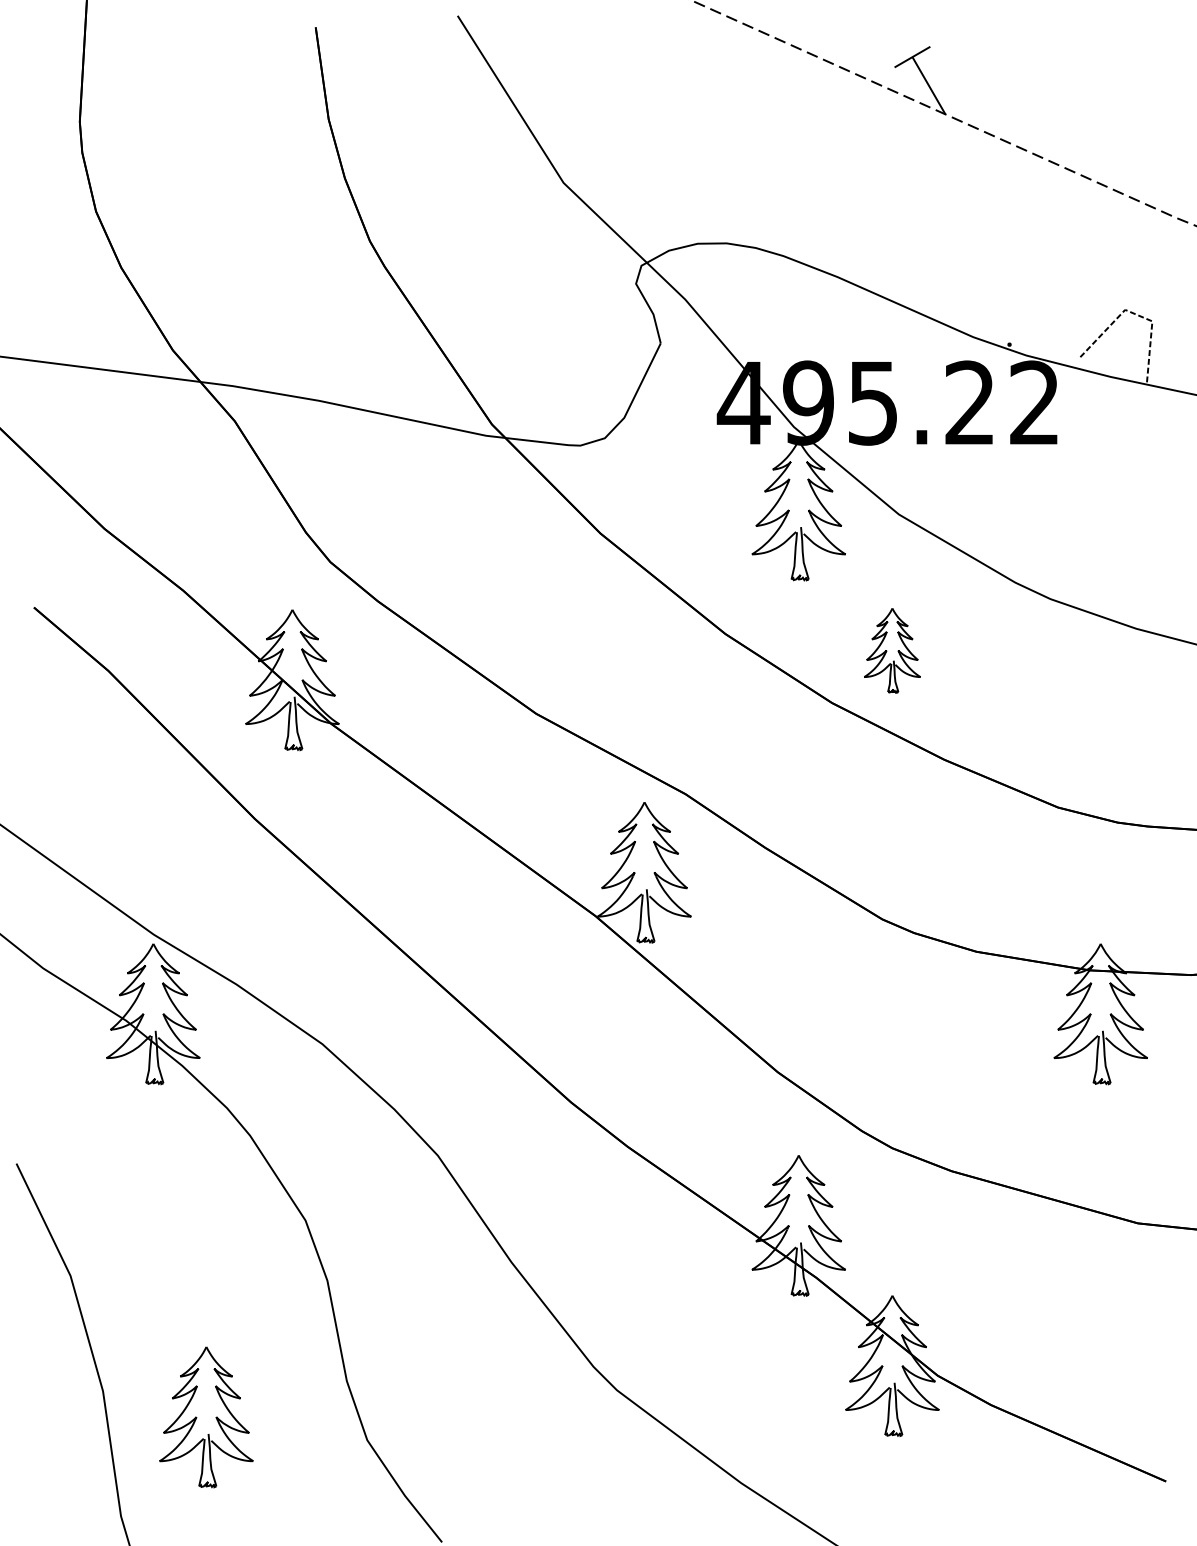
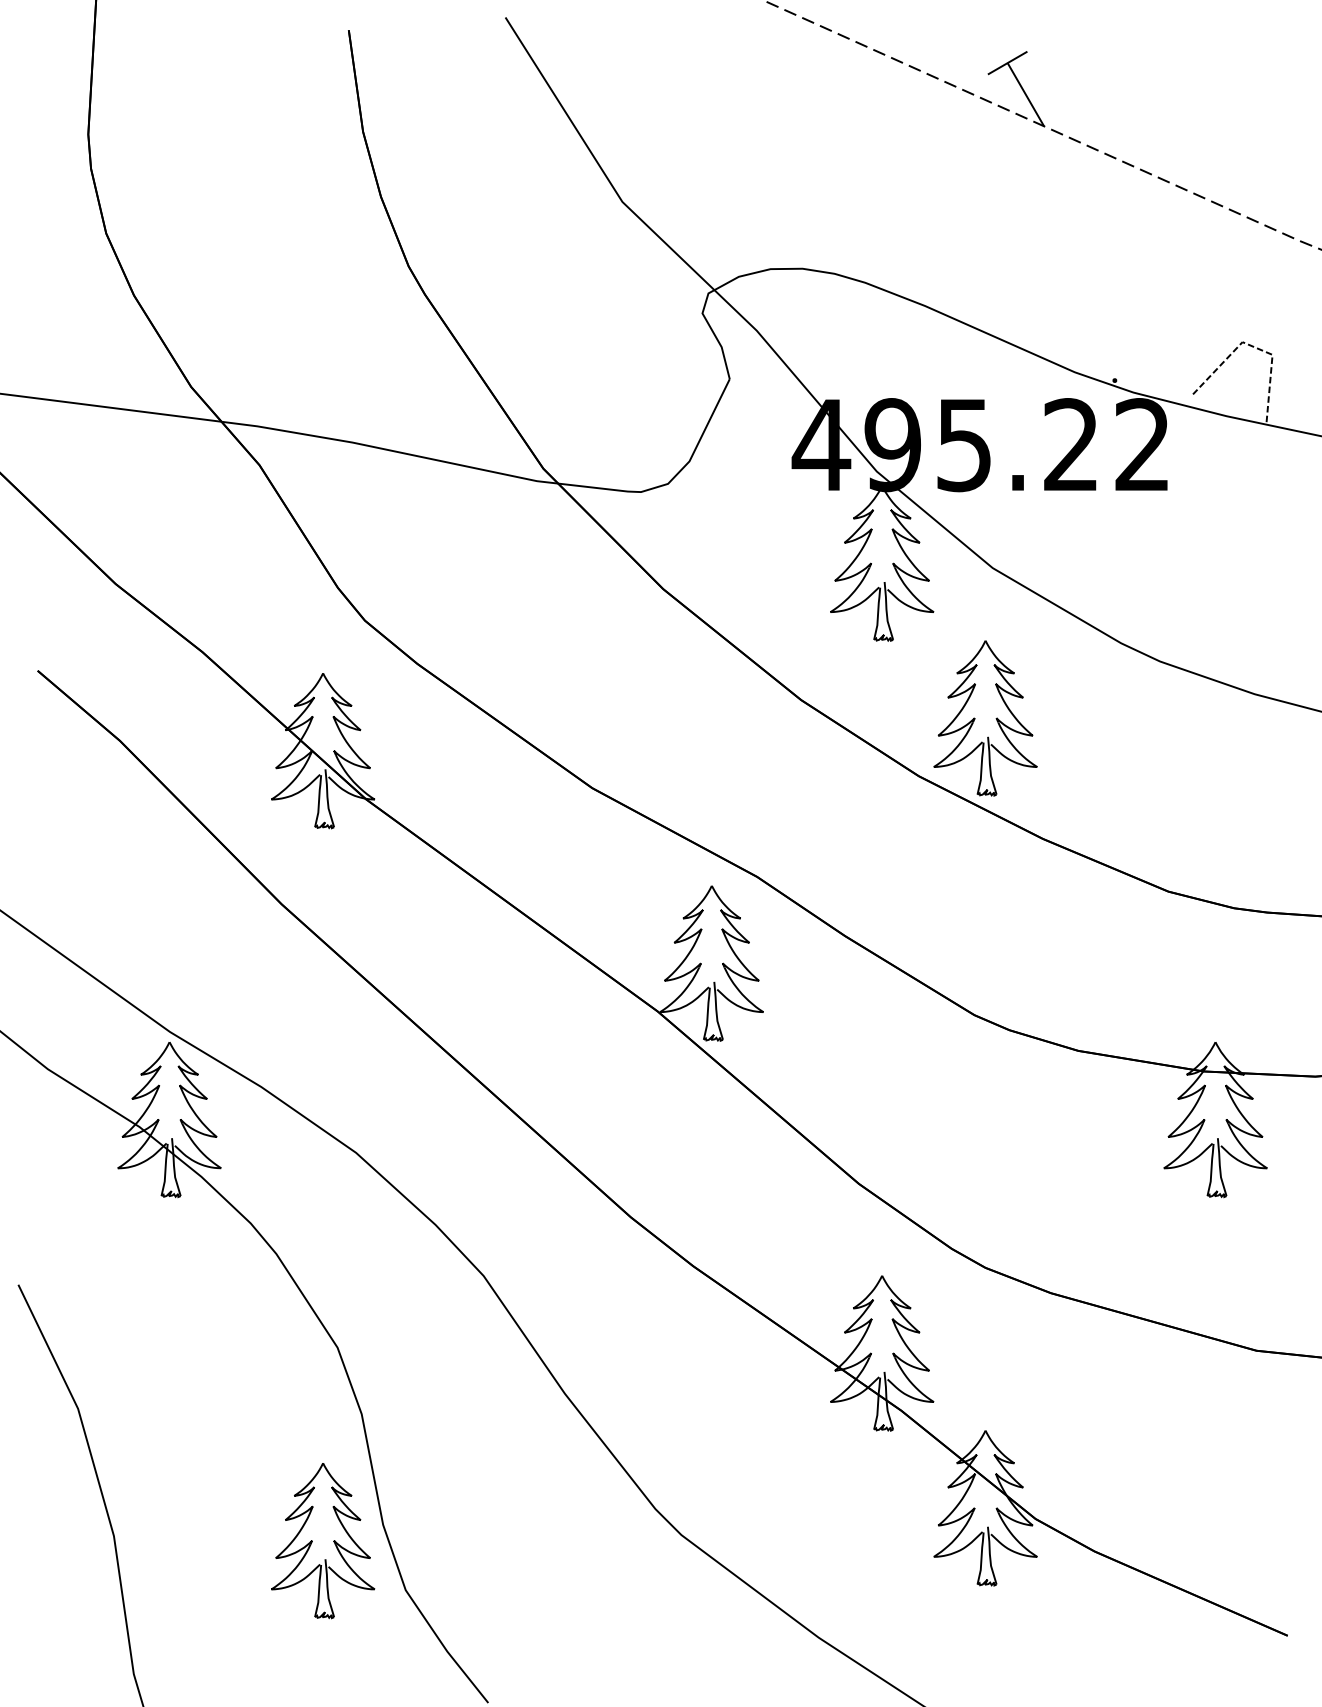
part: (892, 650) -> (985, 718), size x1.67
part: (206, 1417) -> (323, 1541), moved

